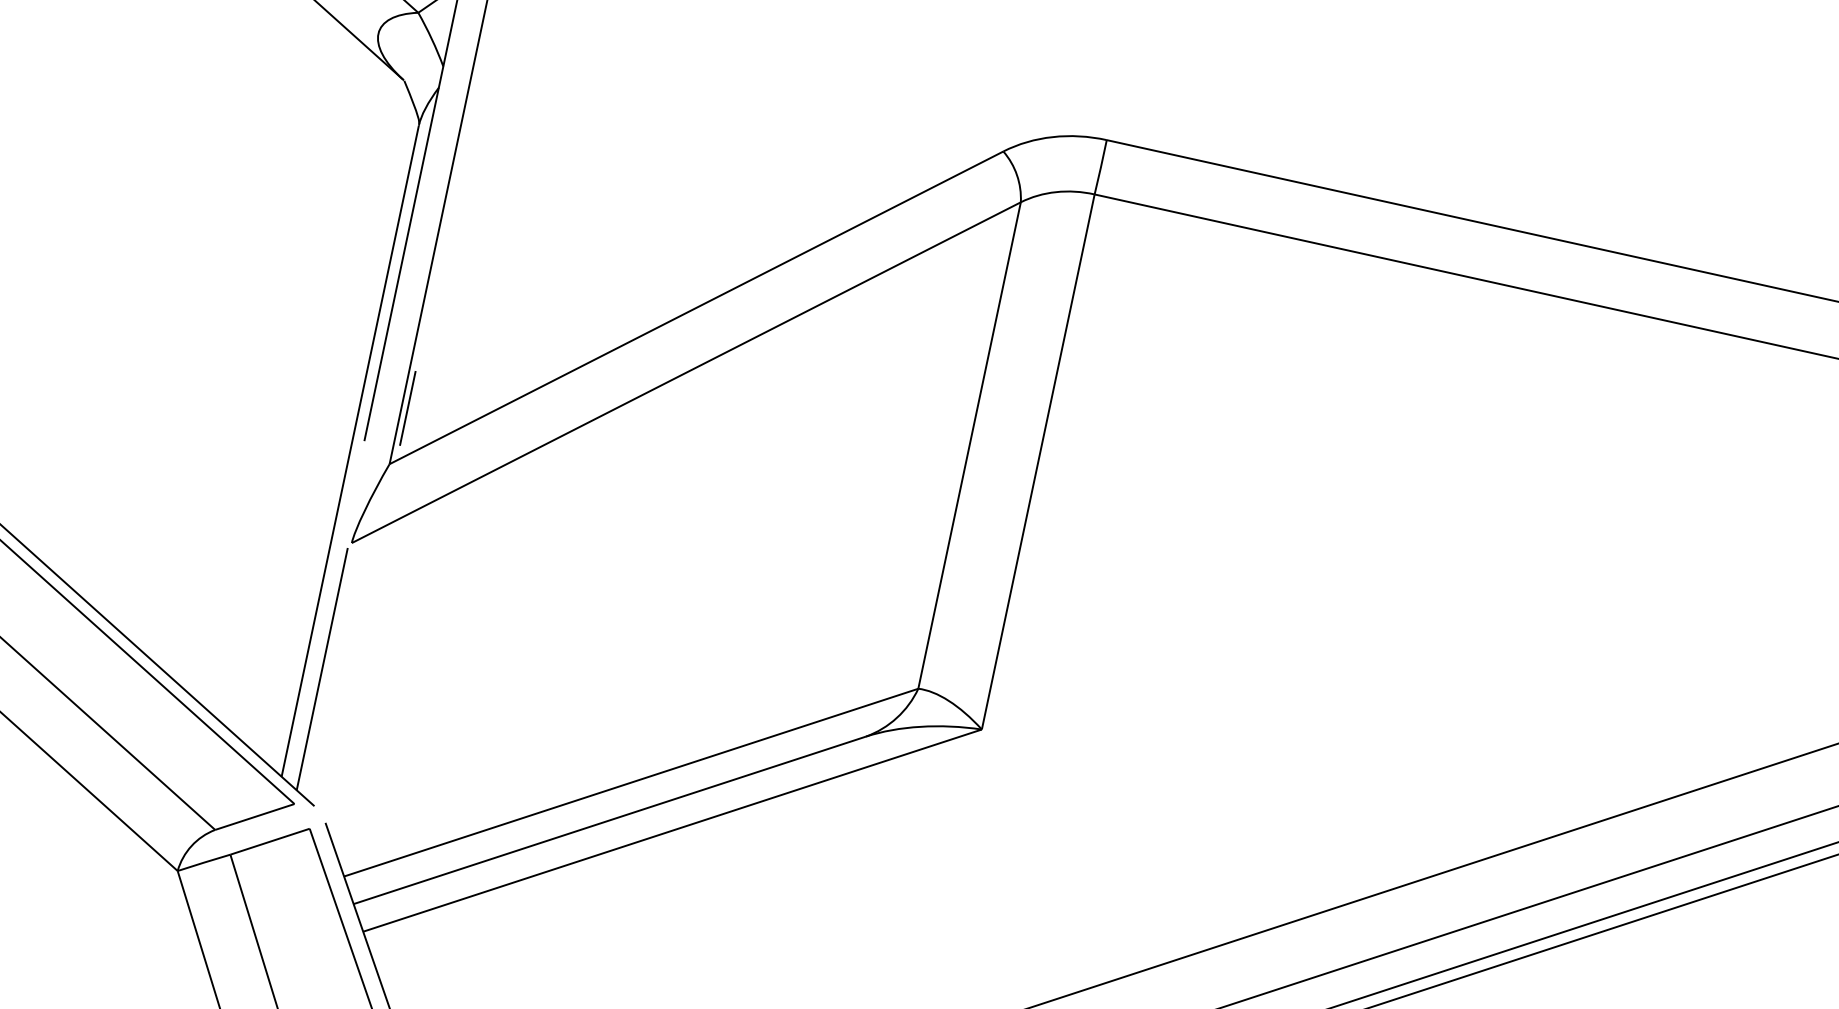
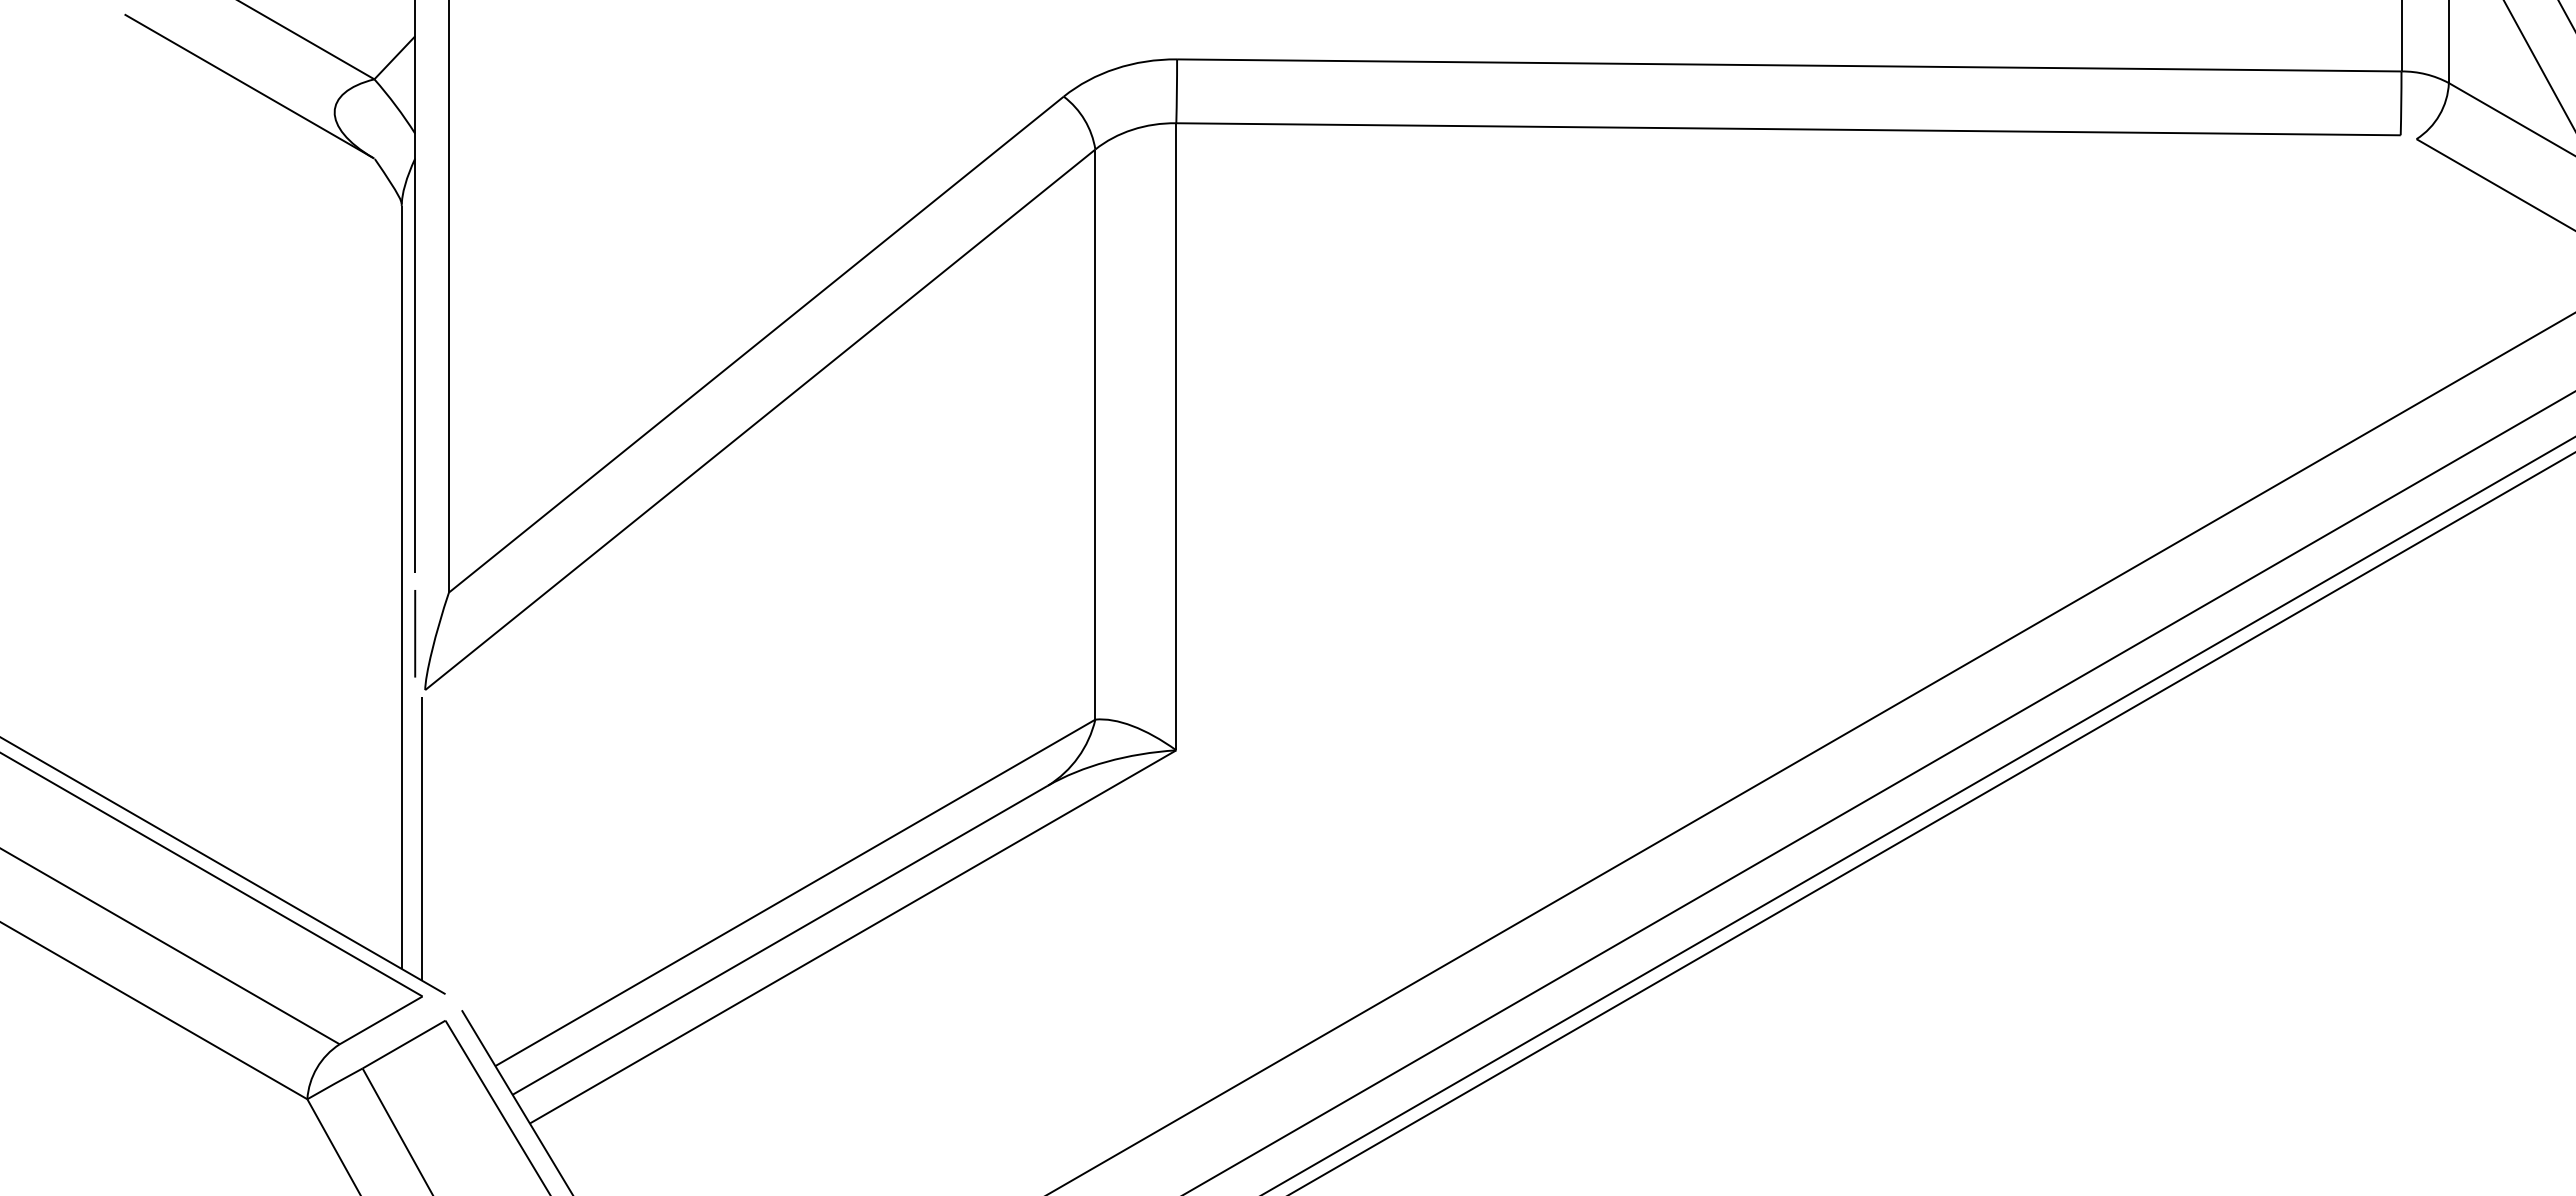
line: (408, 408) -> (415, 633), moved

